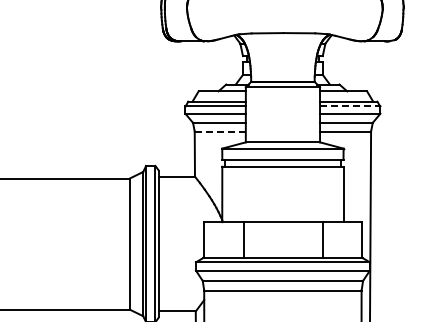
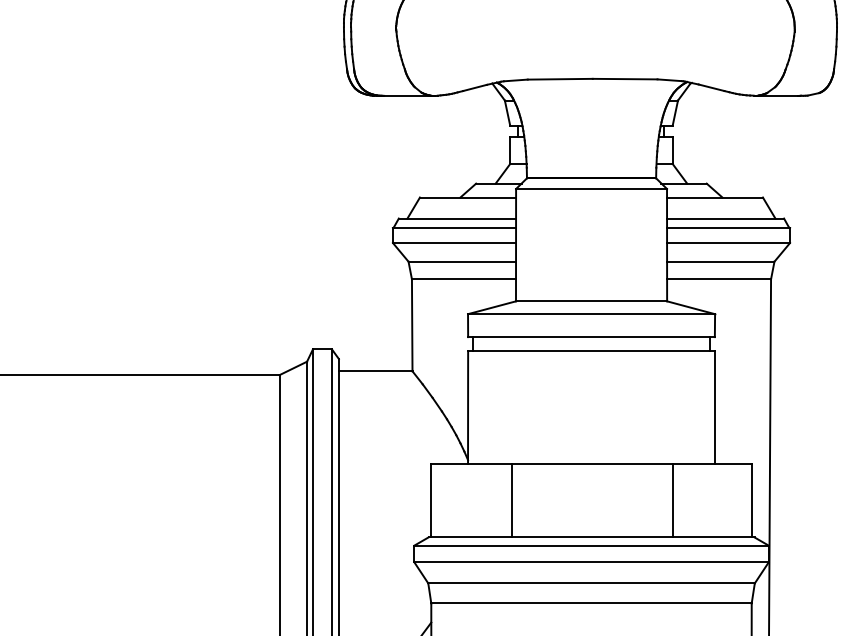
line: (350, 106) -> (729, 228), dashed -> solid
line: (220, 131) -> (464, 279), dashed -> solid

